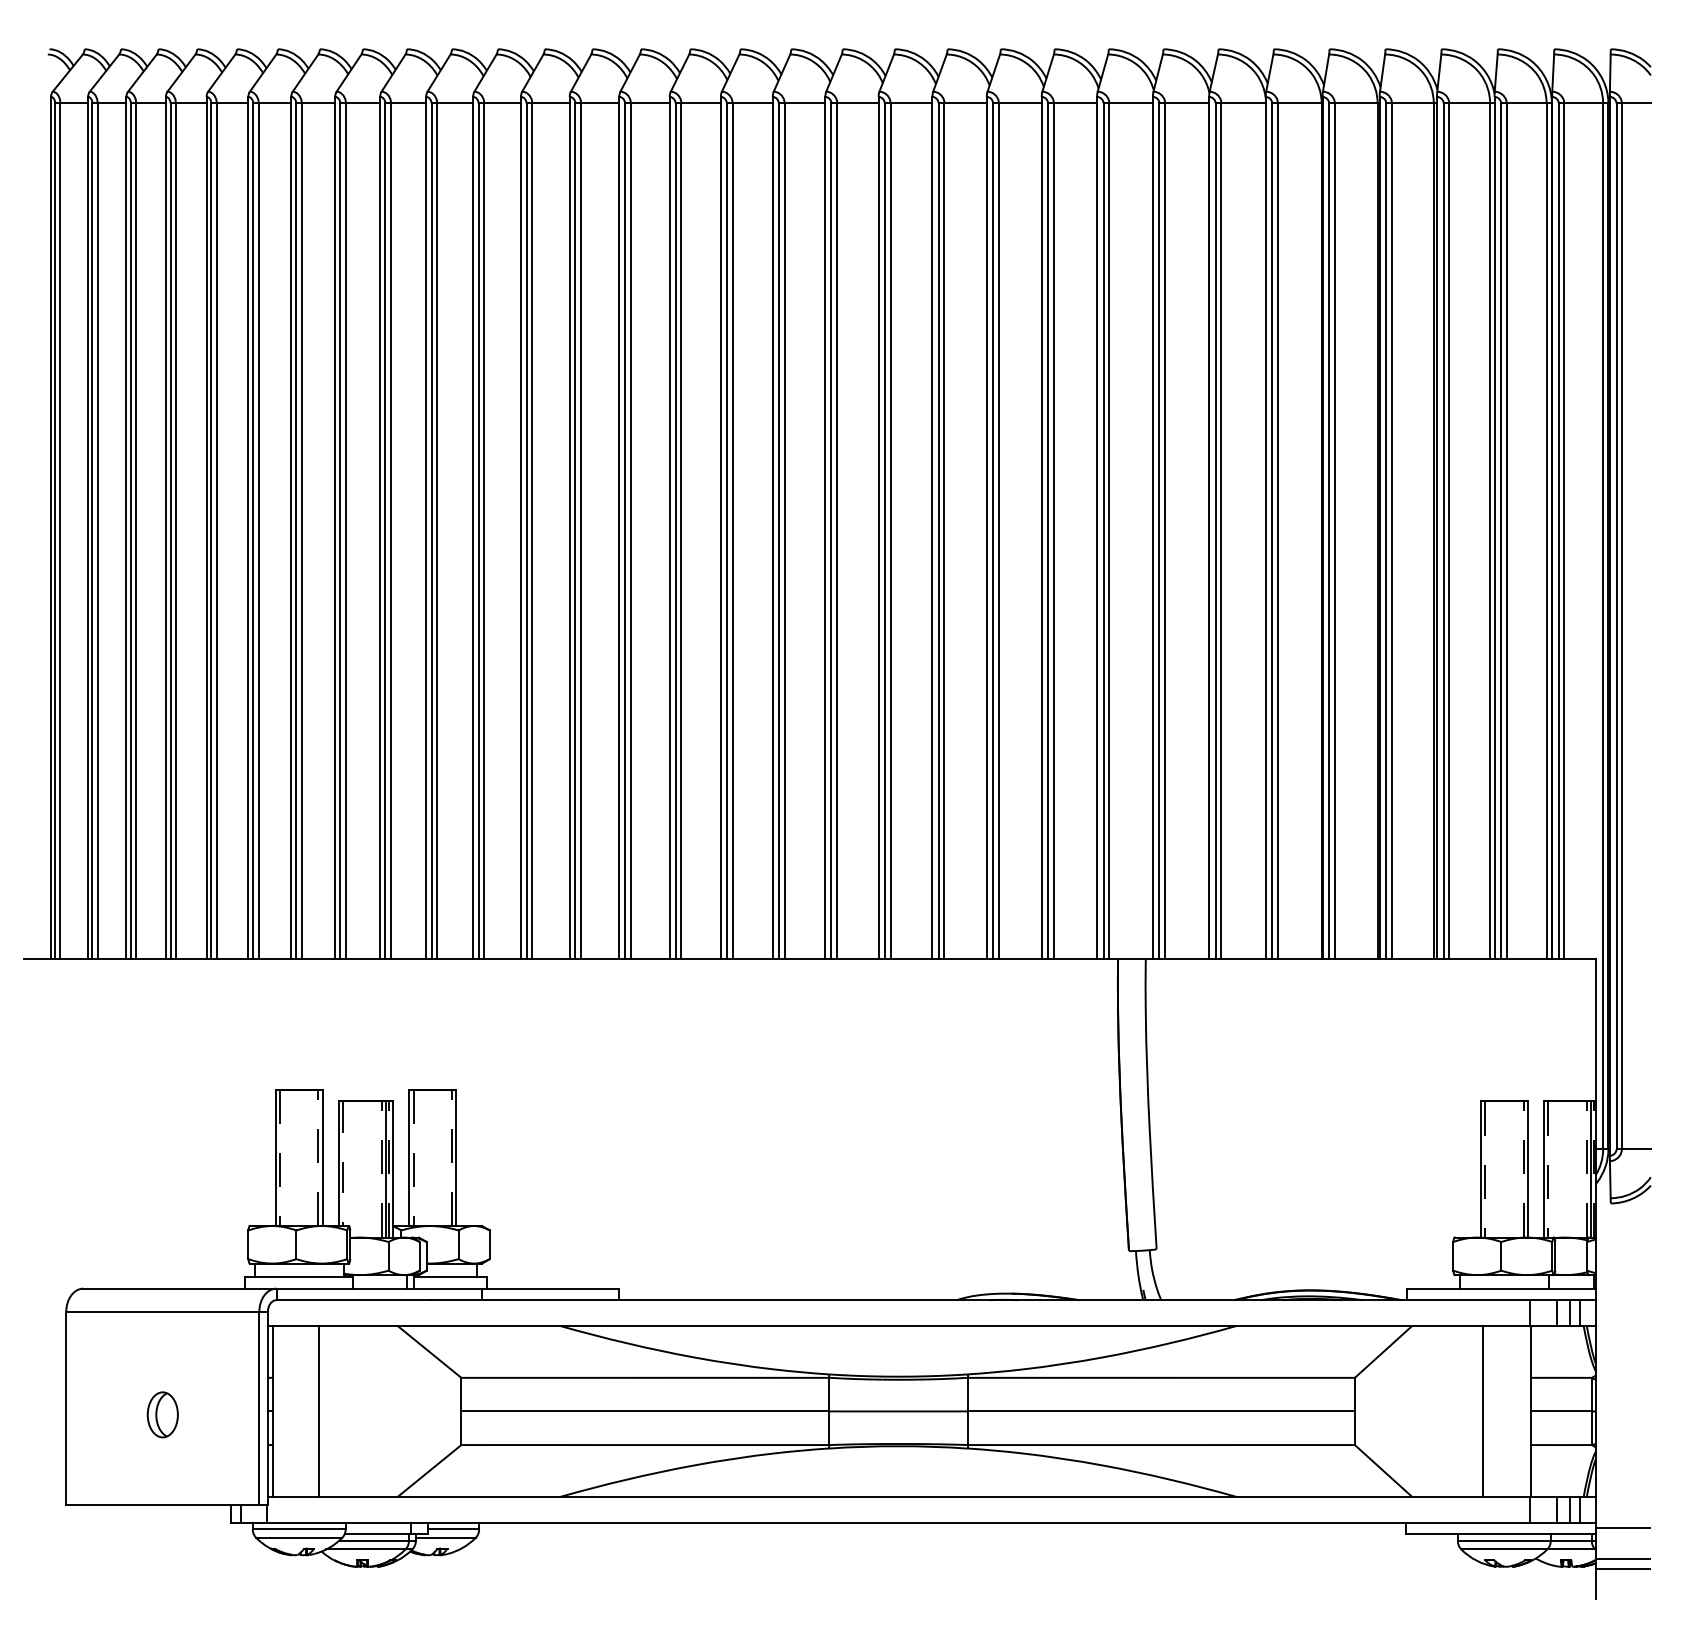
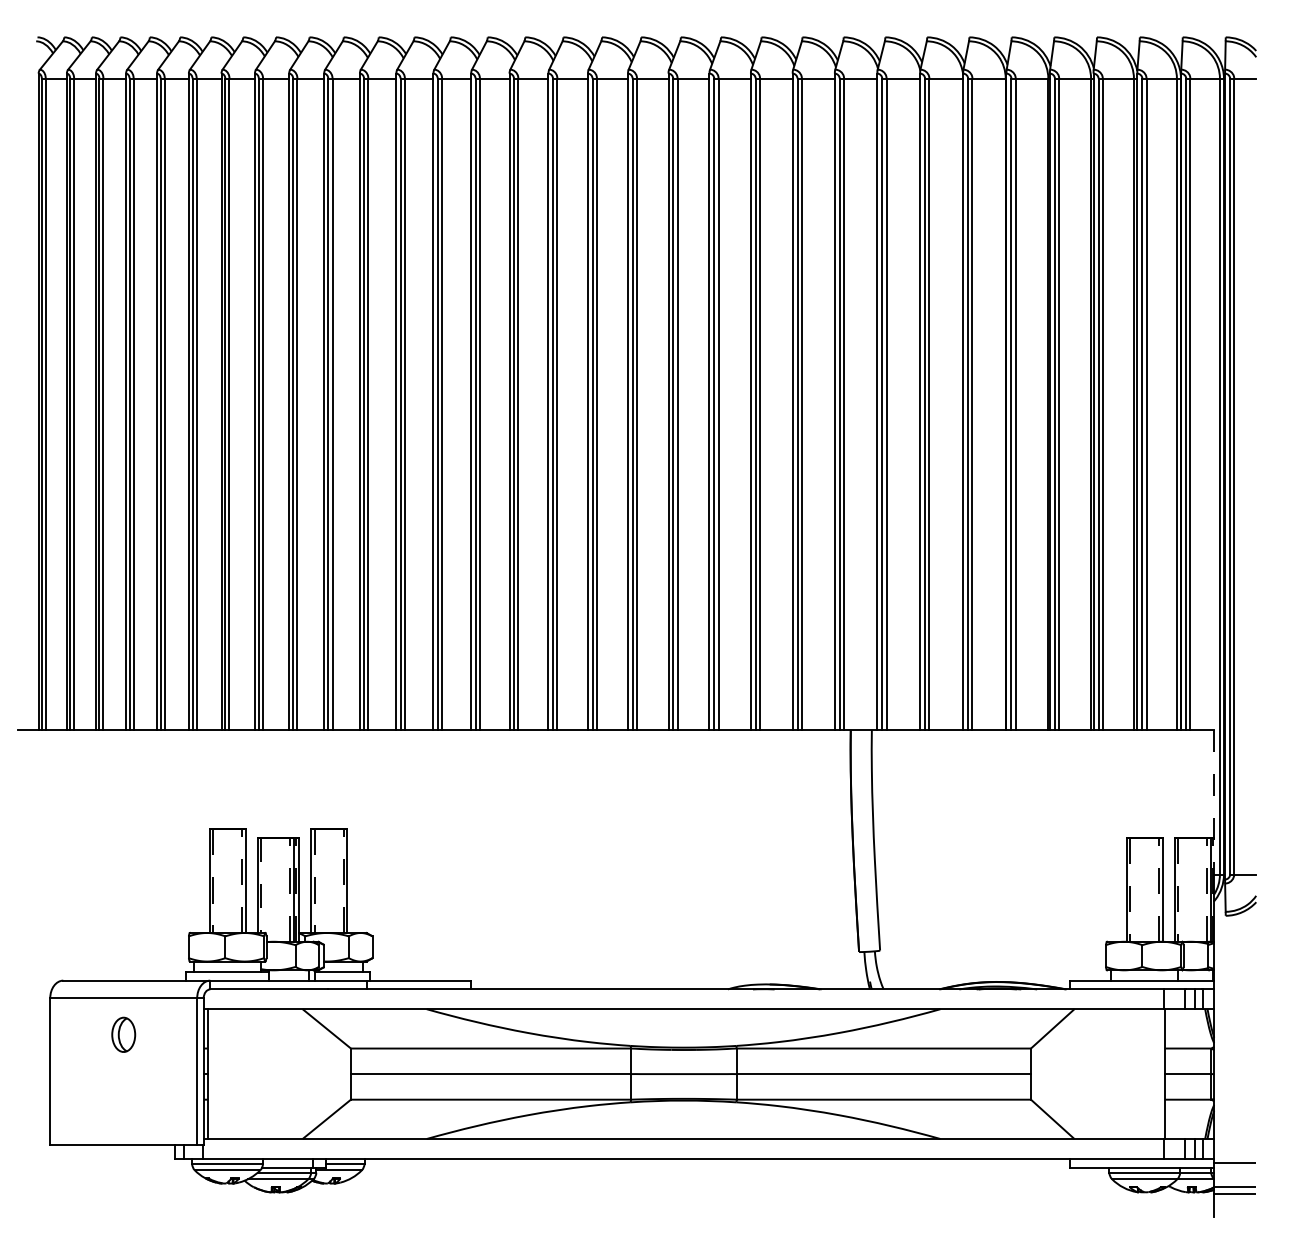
line: (1595, 1054) -> (1214, 802), solid -> dashed
line: (318, 1411) -> (242, 1074), removed
line: (1483, 1411) -> (1128, 1074), removed
part: (162, 1414) -> (123, 1034), moved

